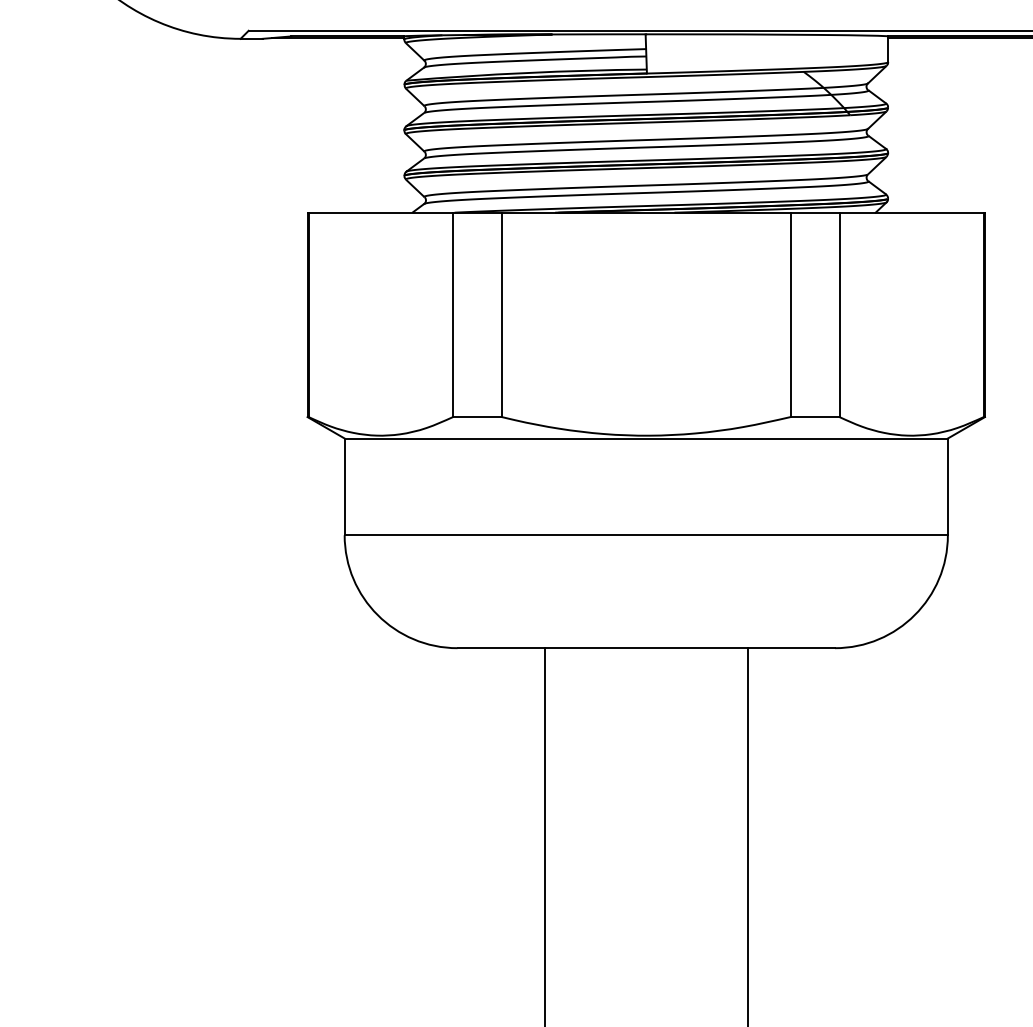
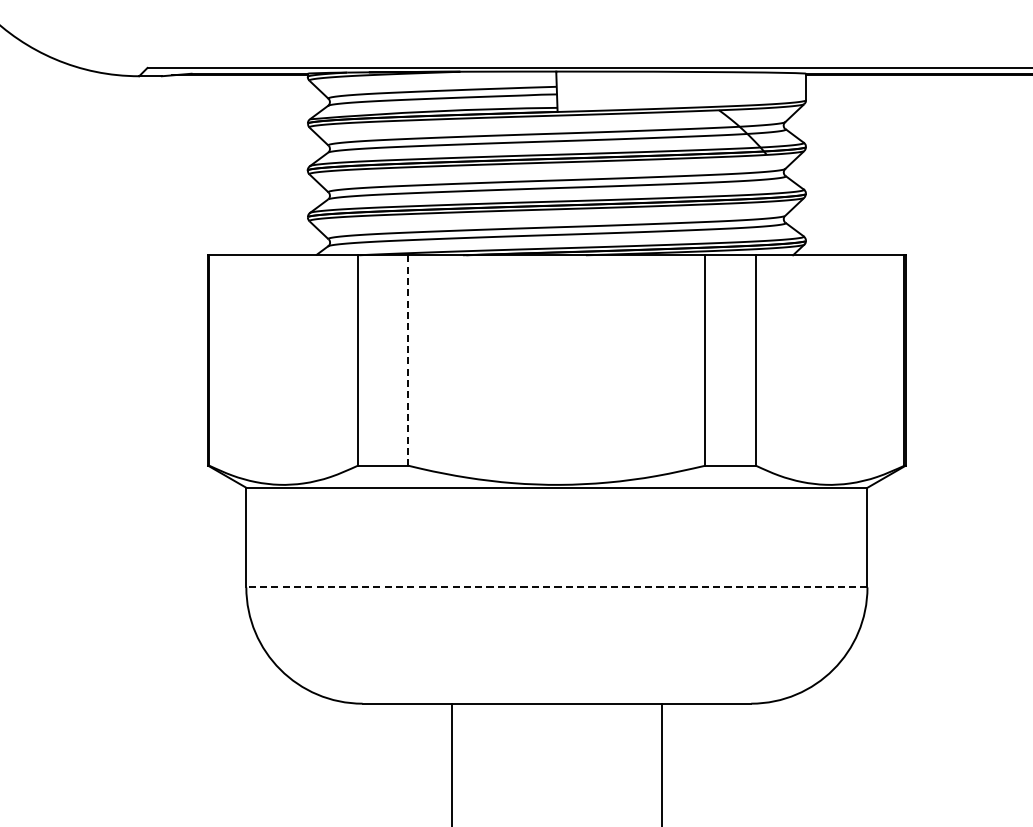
line: (502, 315) -> (408, 361), solid -> dashed
line: (646, 535) -> (557, 587), solid -> dashed

